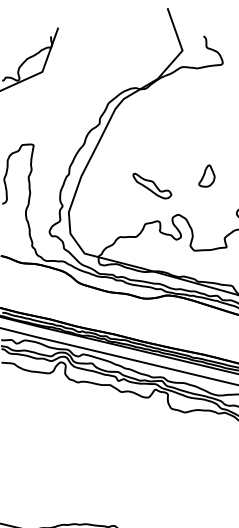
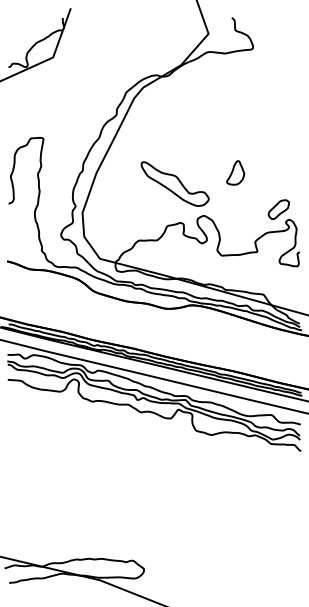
part: (151, 185) -> (174, 183), size x1.6

